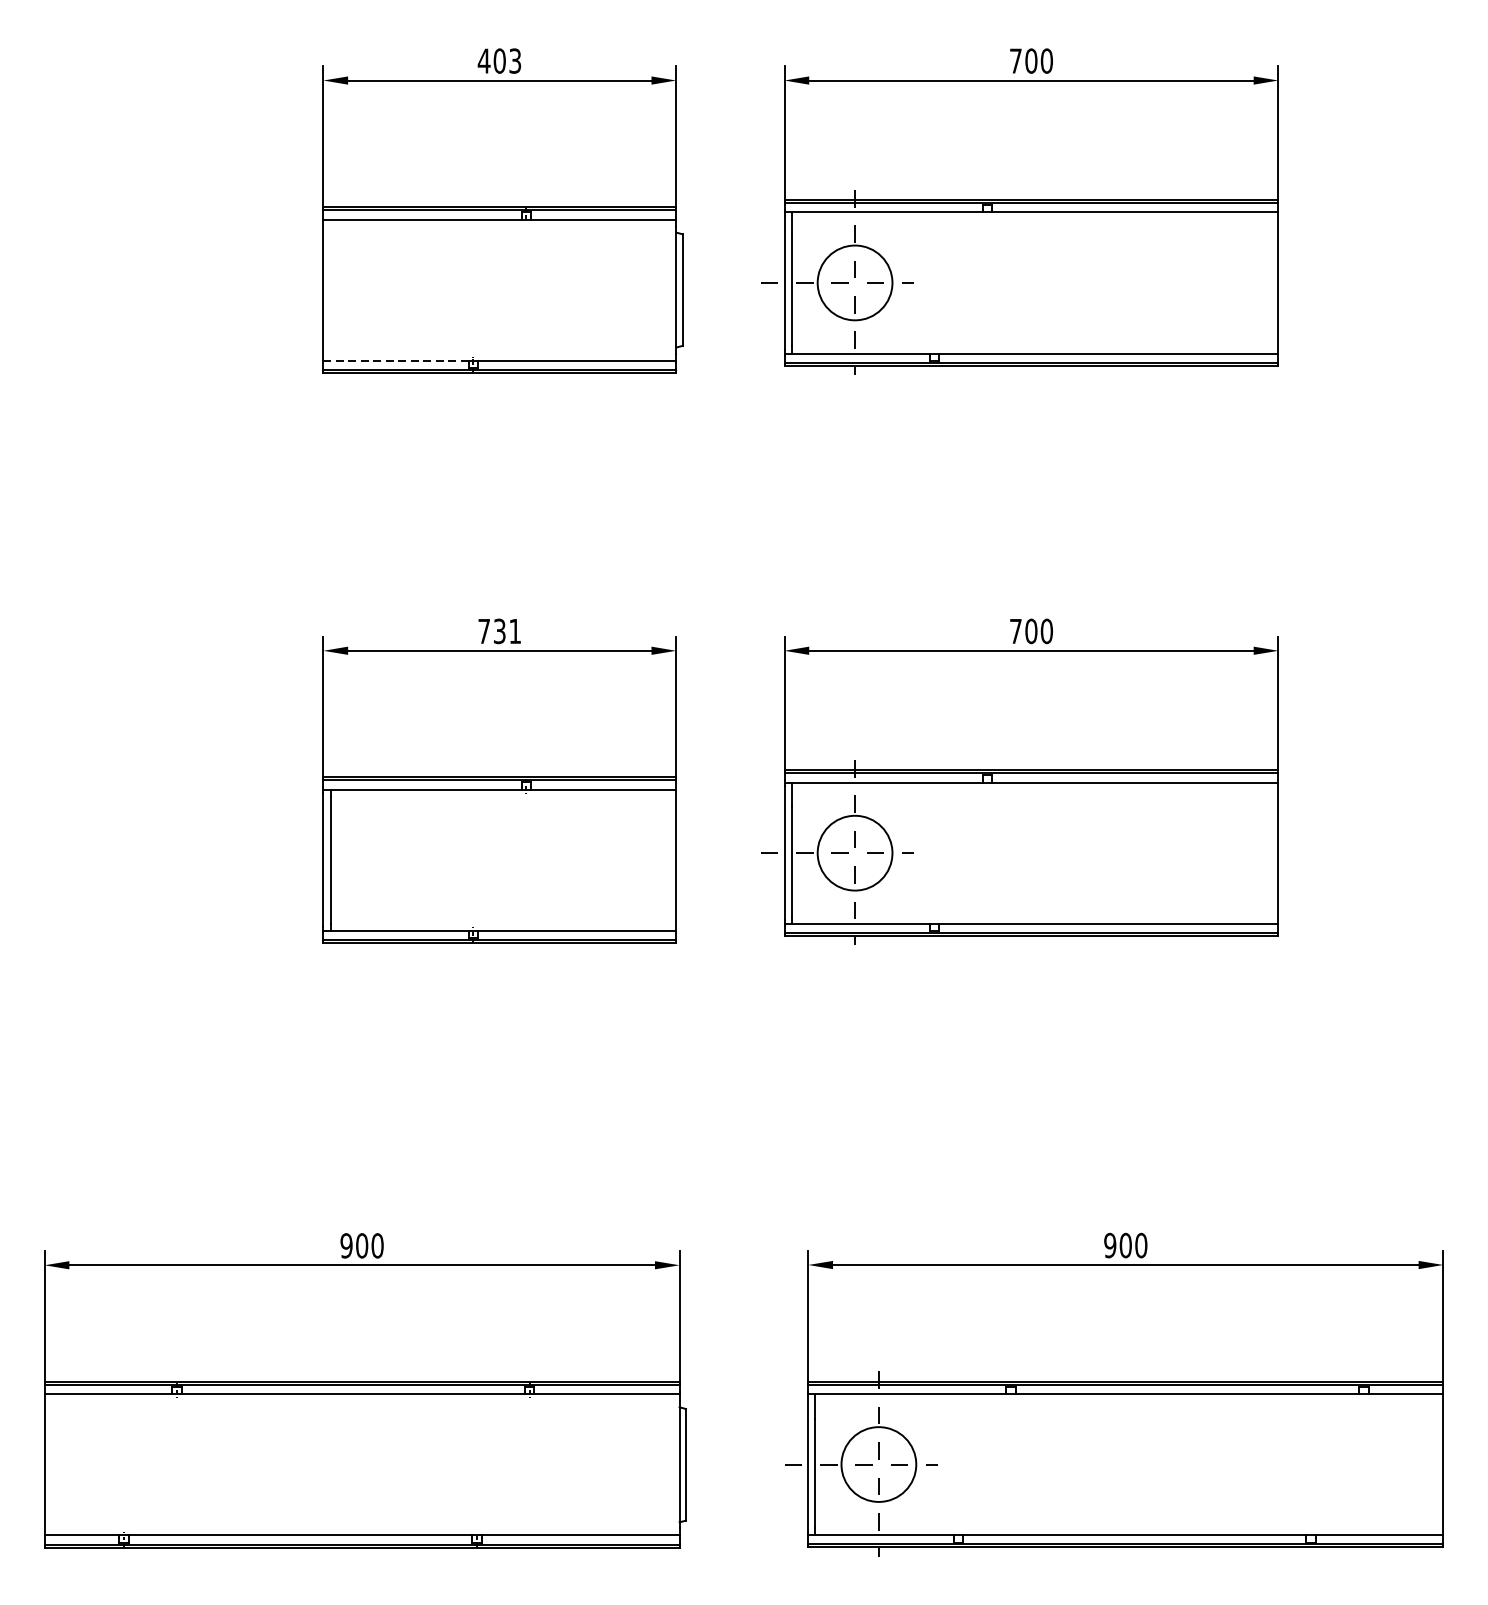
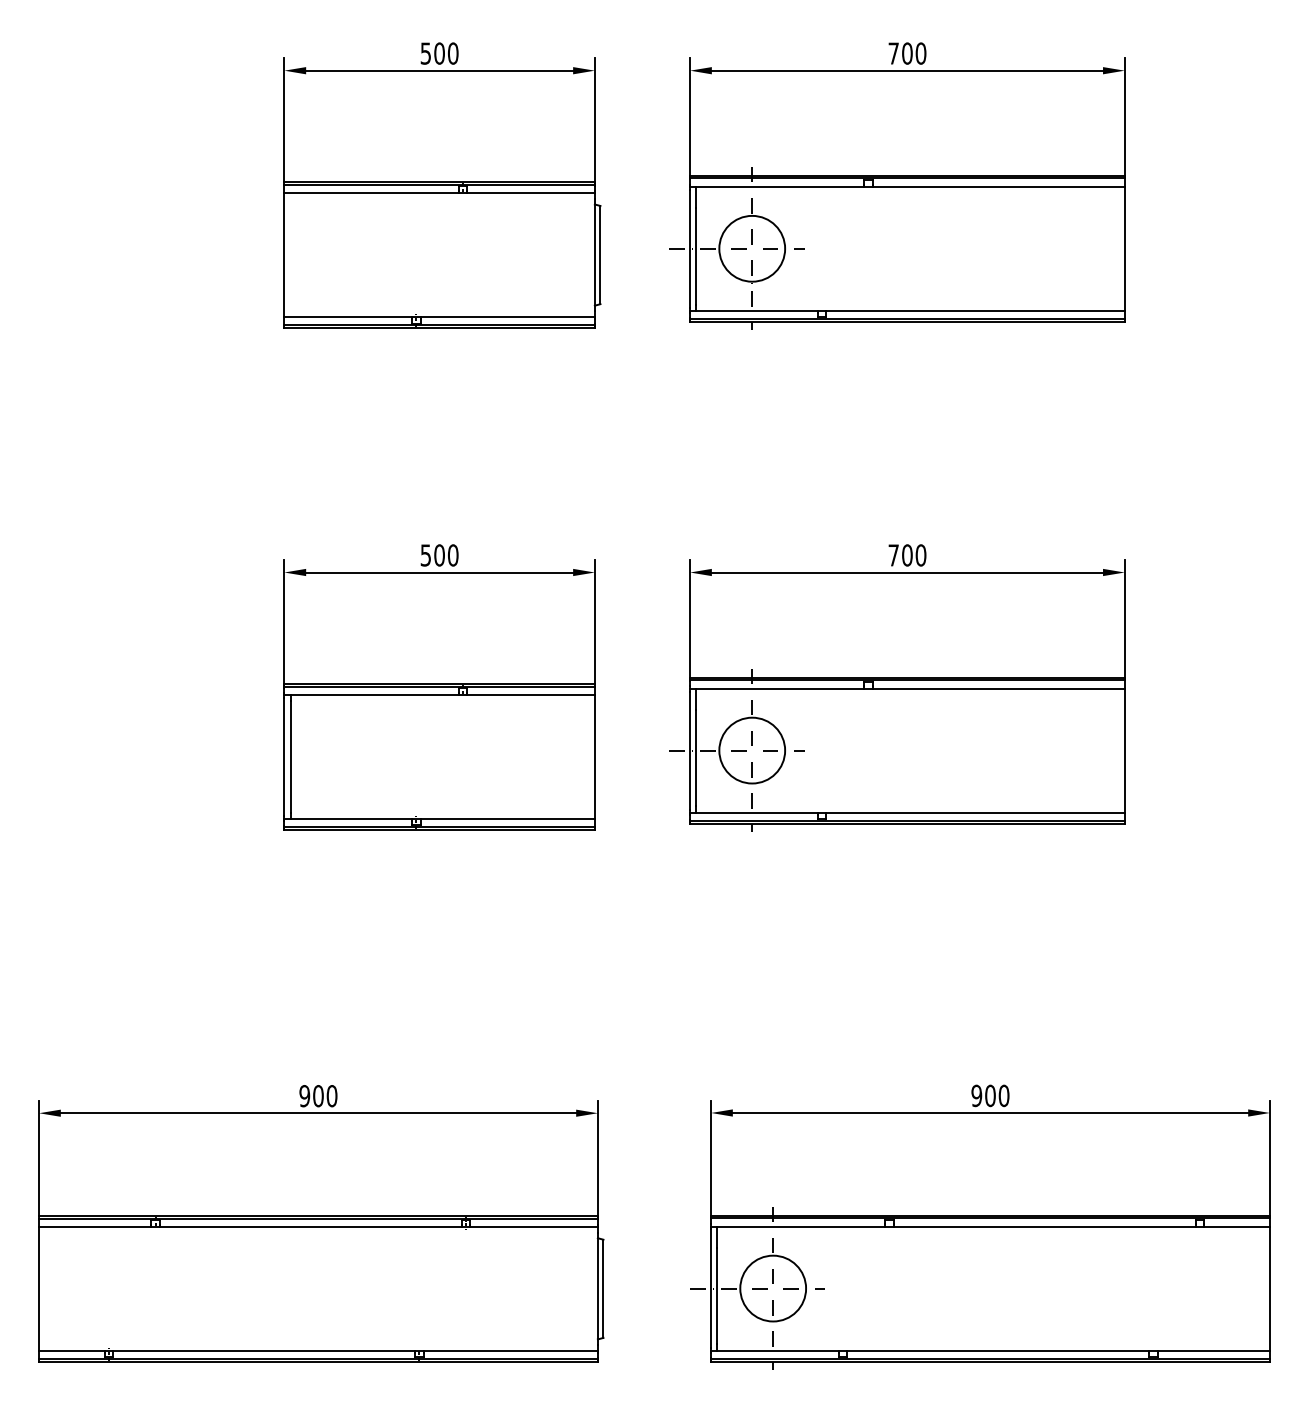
text: (499, 60) -> (439, 53), 403 -> 500
line: (396, 361) -> (348, 317), dashed -> solid
text: (499, 631) -> (439, 555), 731 -> 500

